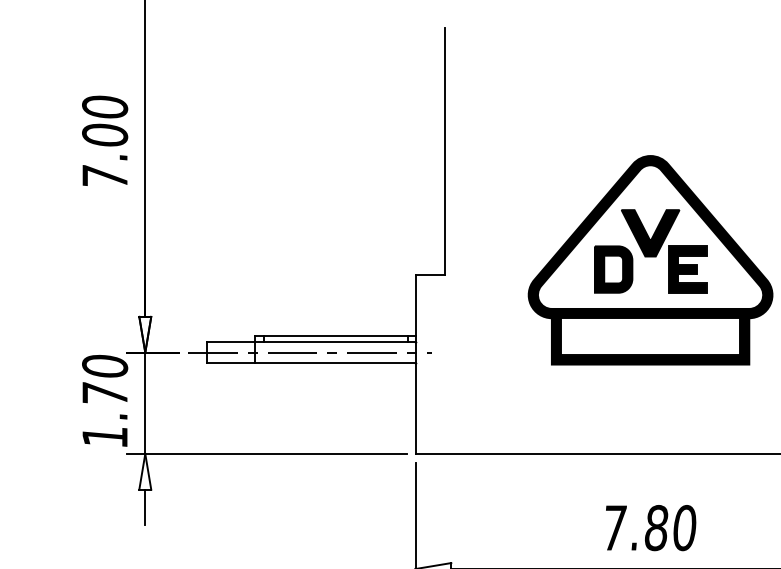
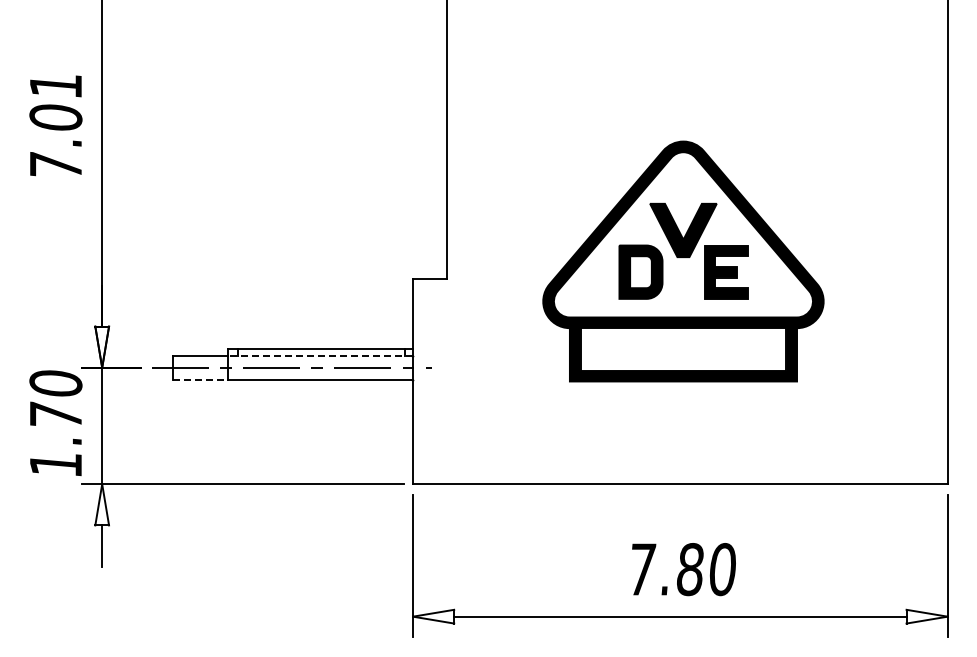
text: (104, 107) -> (55, 85), 7.00 -> 7.01
line: (335, 341) -> (320, 355), solid -> dashed
line: (231, 362) -> (201, 379), solid -> dashed

